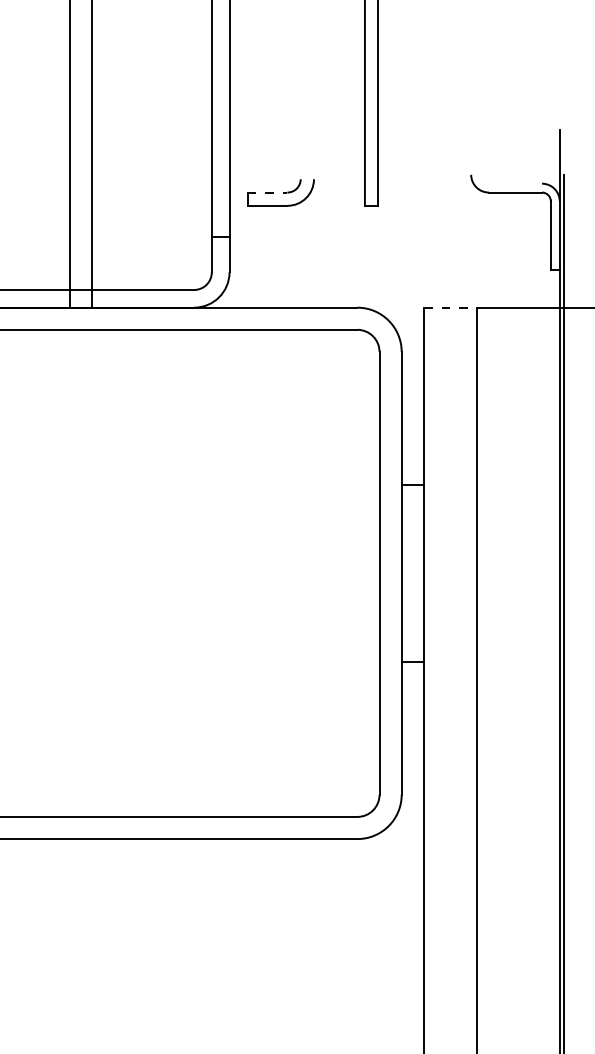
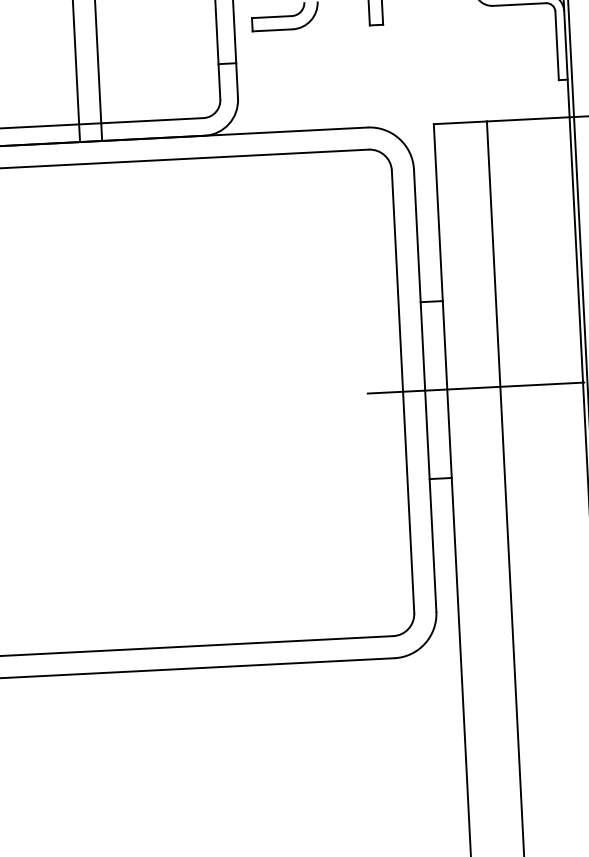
line: (267, 192) -> (271, 17), dashed -> solid
line: (450, 307) -> (460, 122), dashed -> solid
line: (452, 573) -> (475, 388), added

